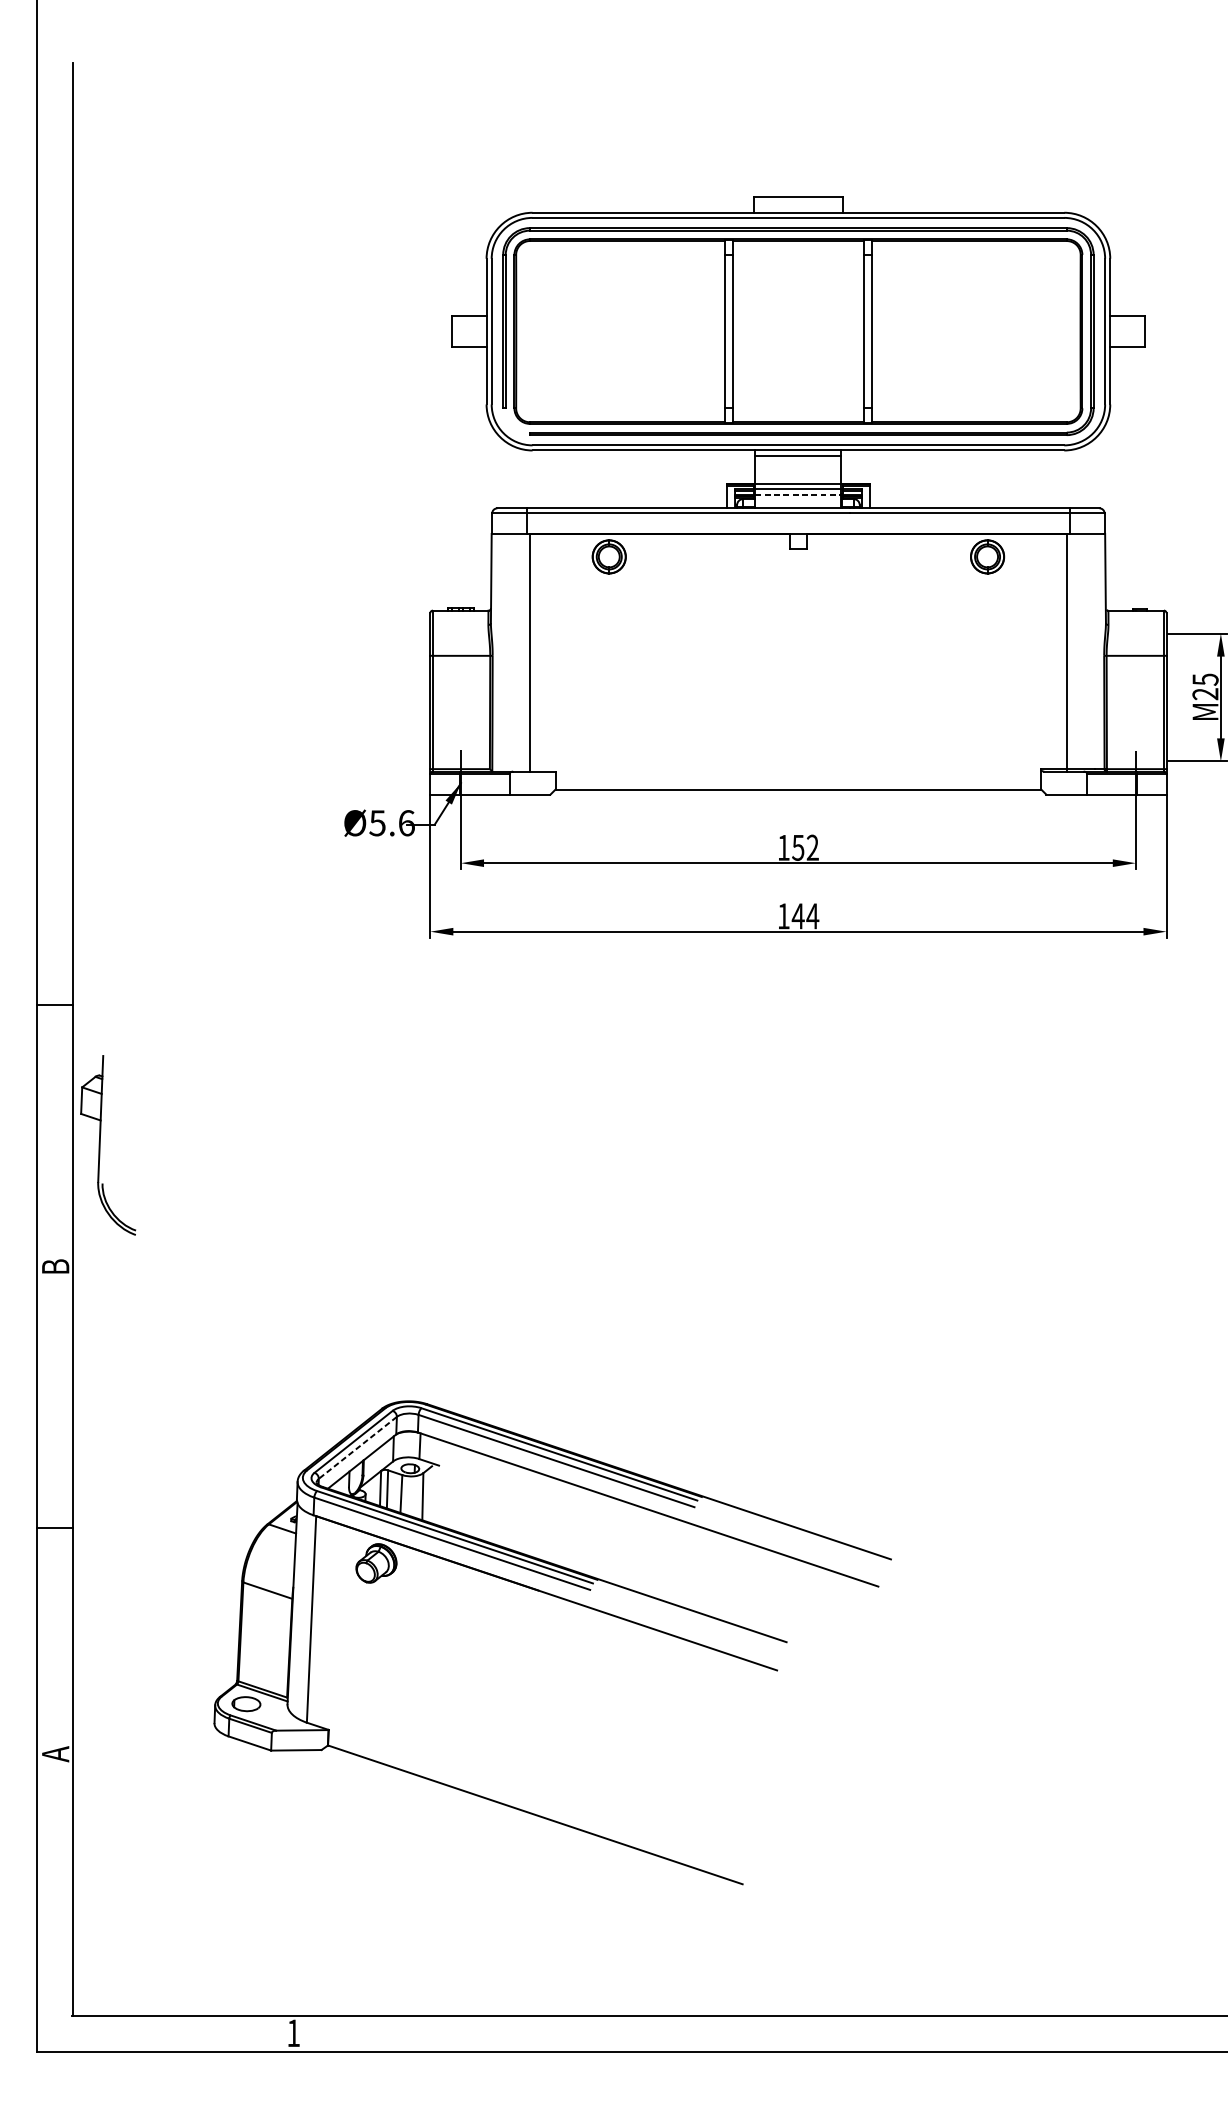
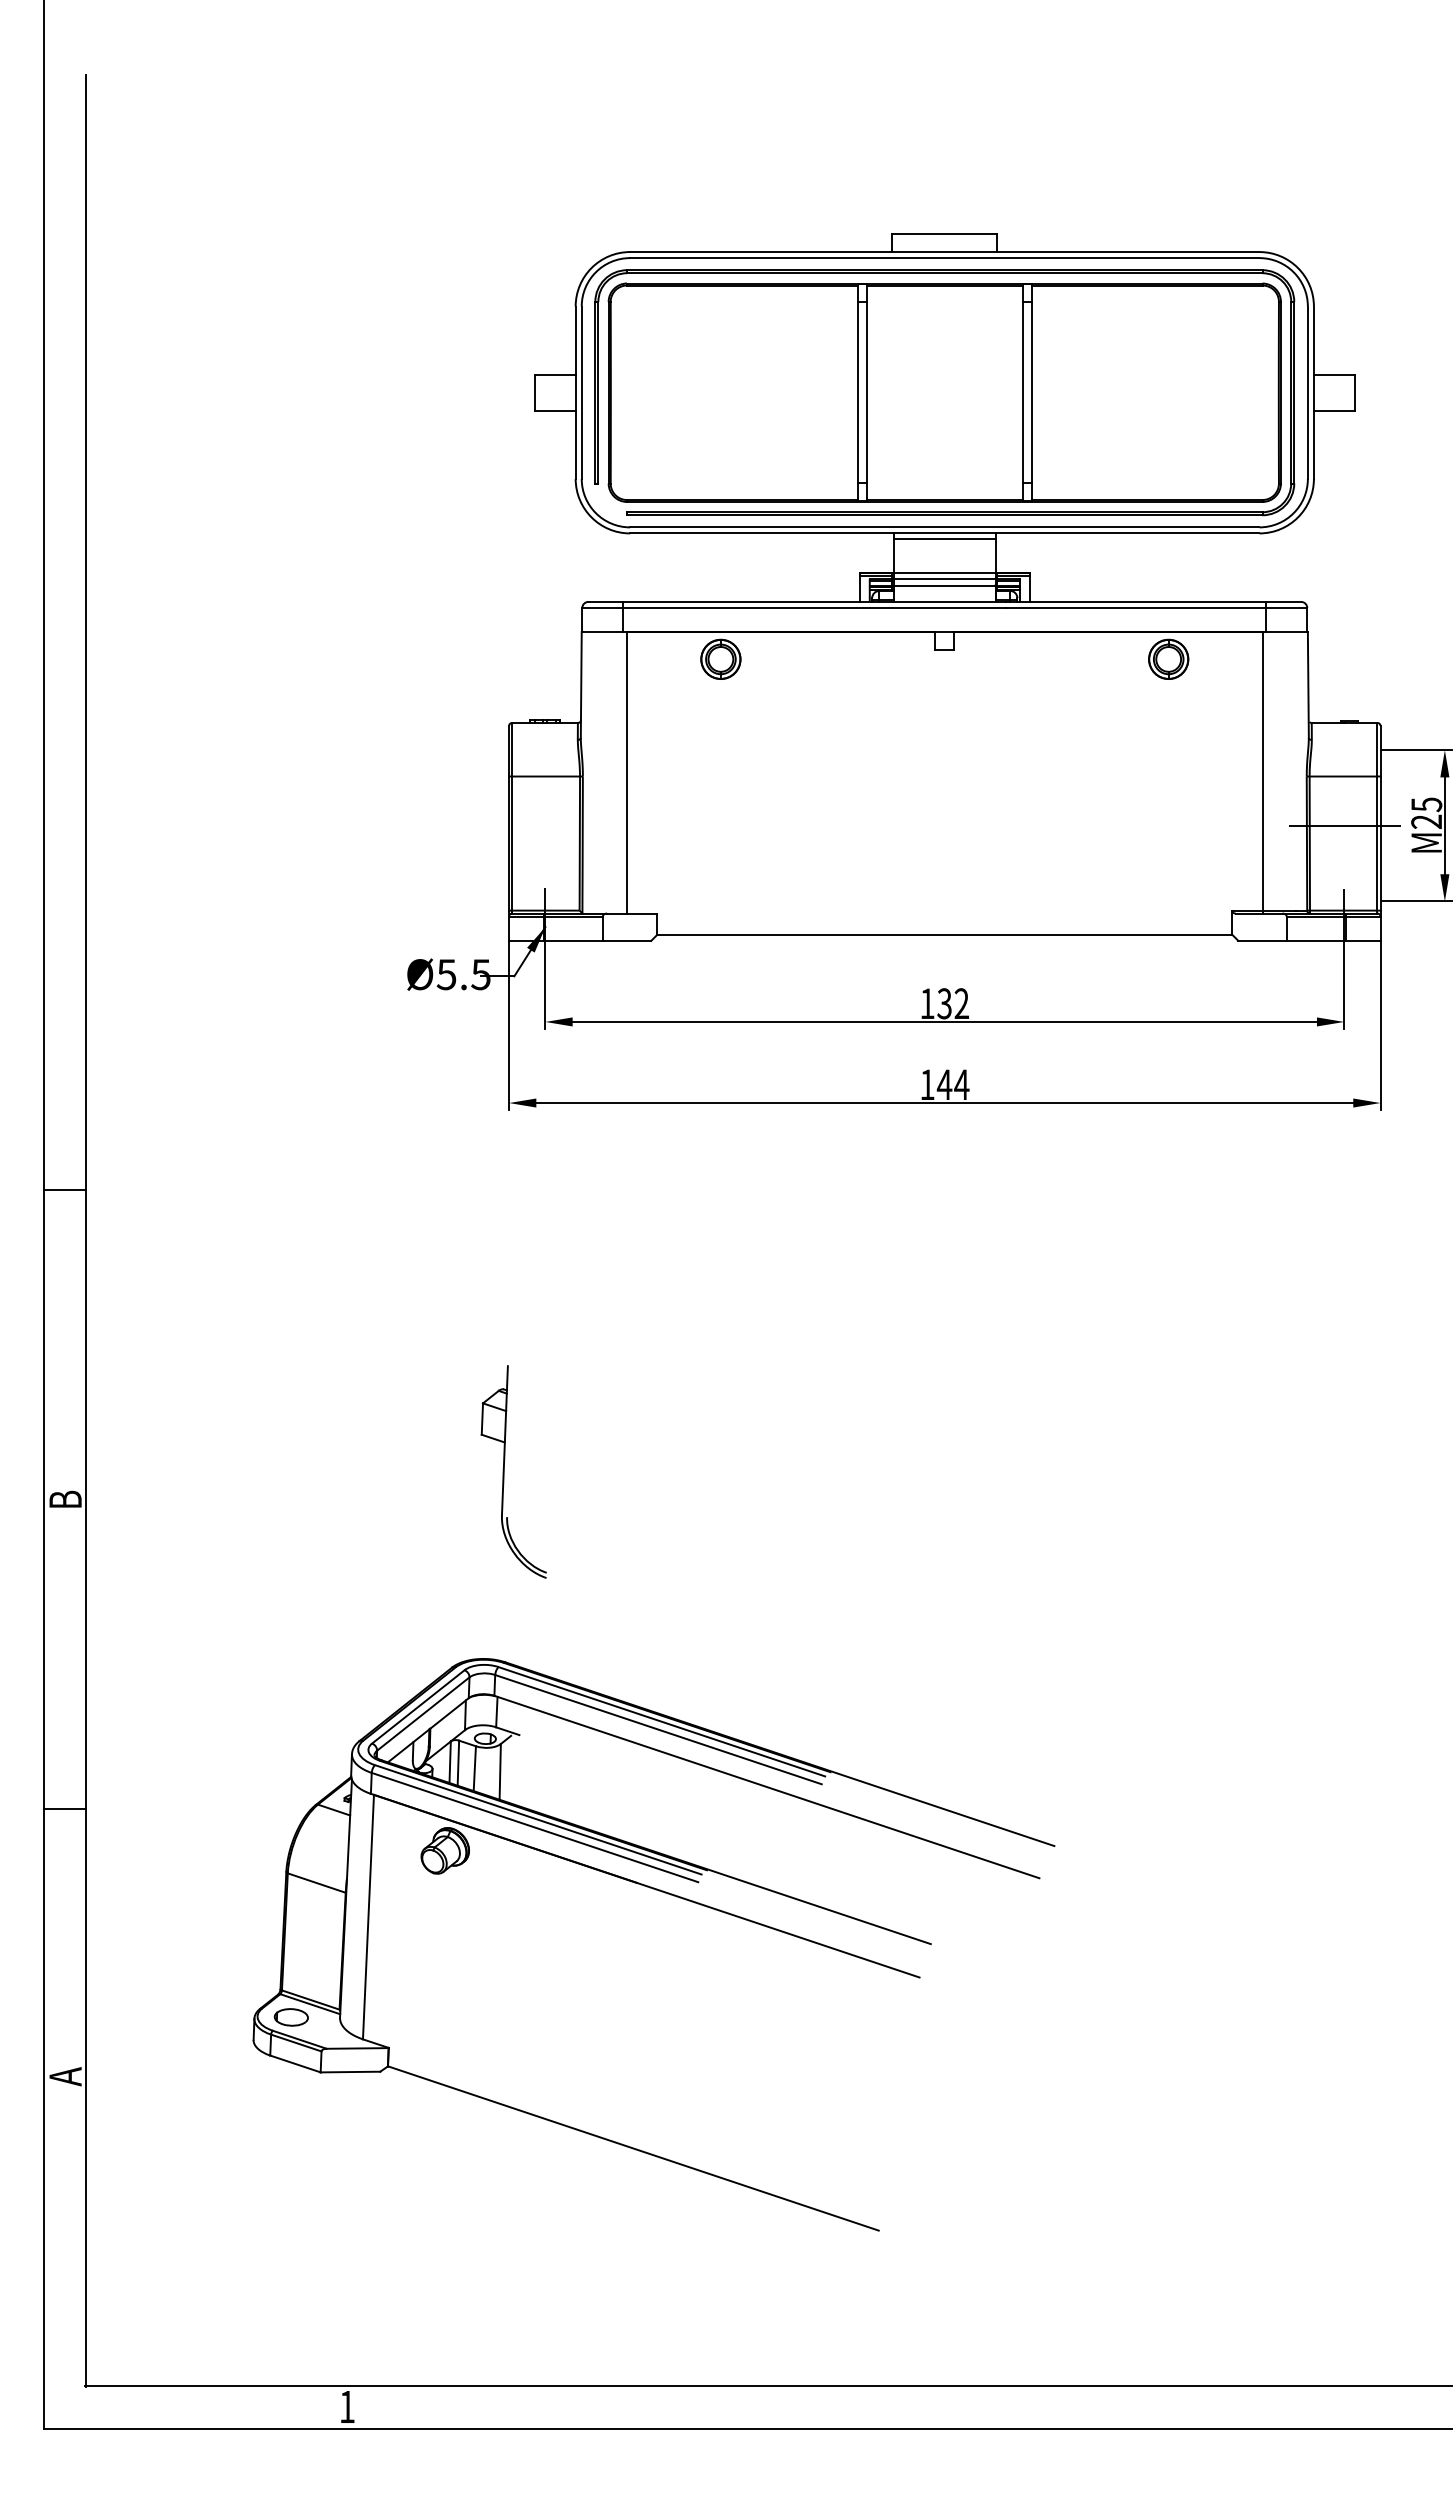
line: (798, 495) -> (944, 586), dashed -> solid
line: (1136, 697) -> (1345, 825), added
text: (406, 823) -> (480, 974), Ø5.6 -> Ø5.5
text: (798, 847) -> (944, 1003), 152 -> 132
part: (100, 1144) -> (504, 1471), moved
line: (358, 1448) -> (423, 1714), dashed -> solid

